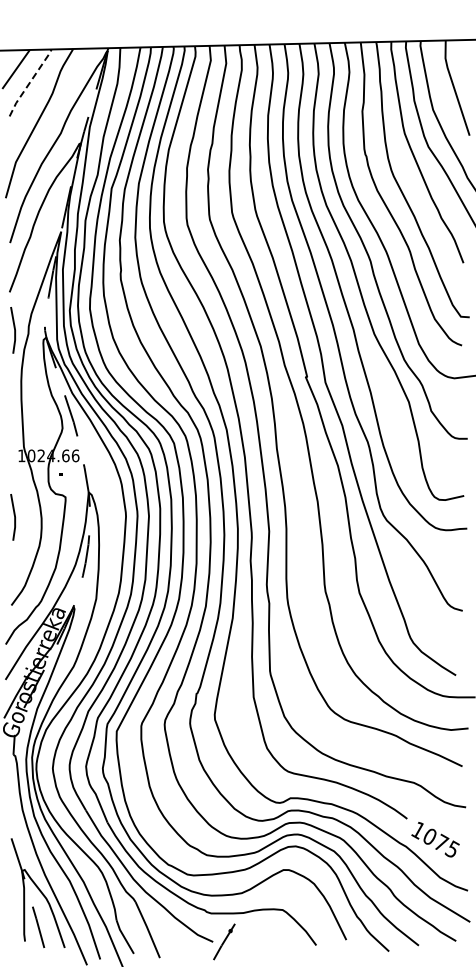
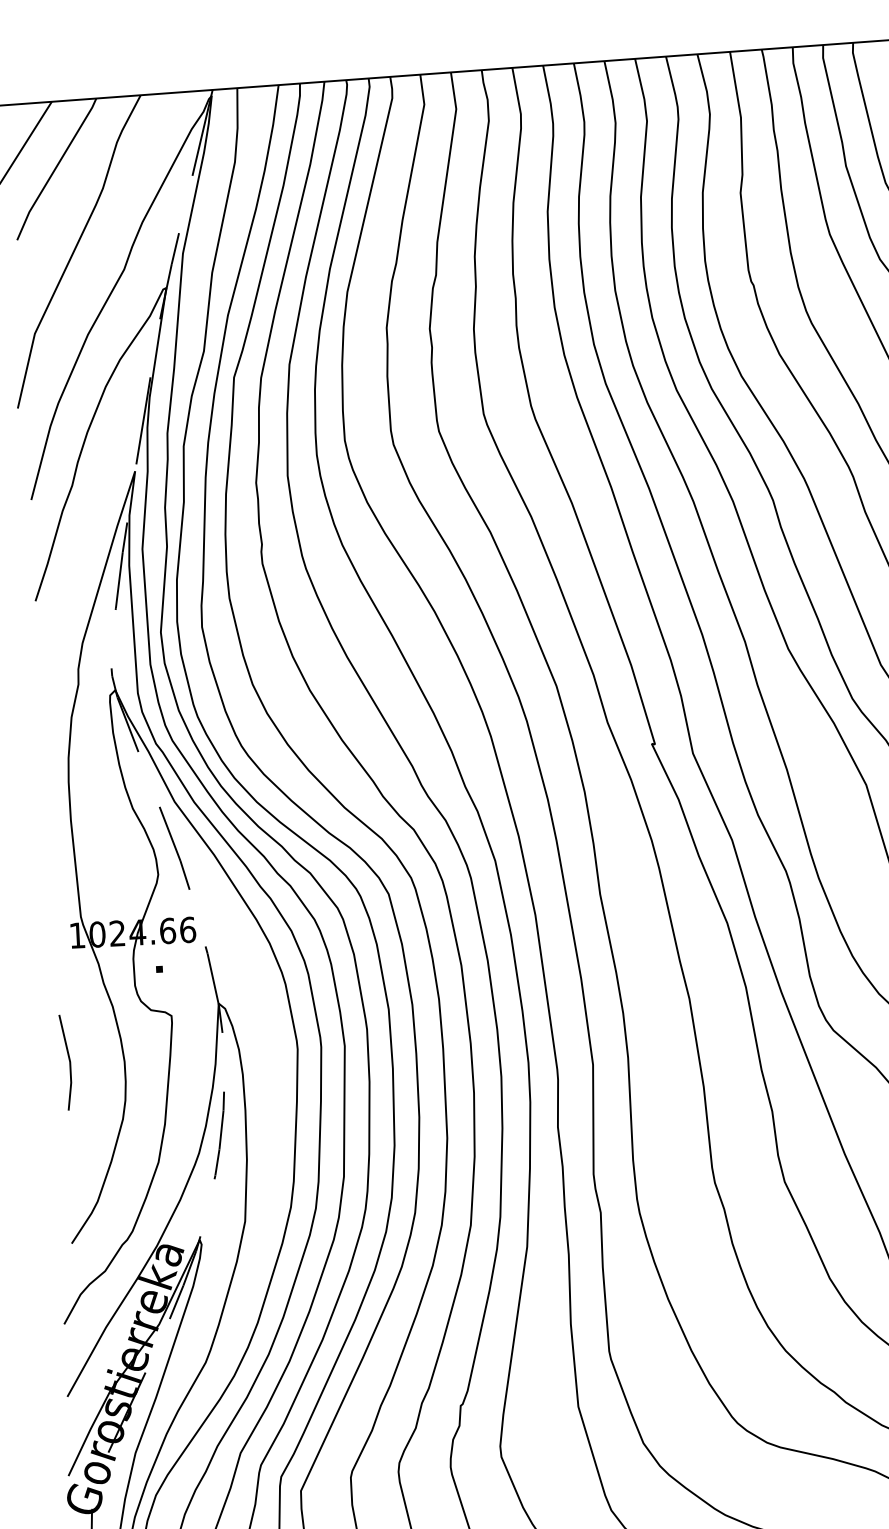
line: (30, 82) -> (56, 168), dashed -> solid
line: (14, 330) -> (49, 679), removed

